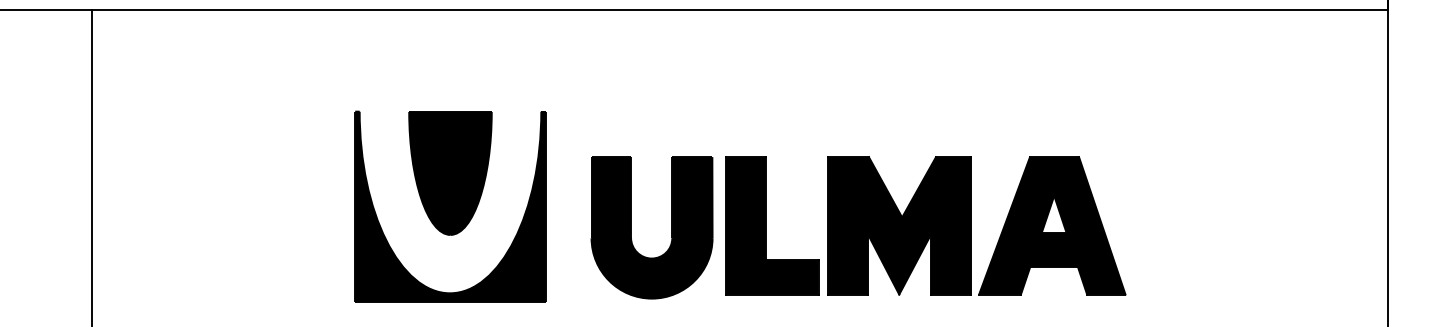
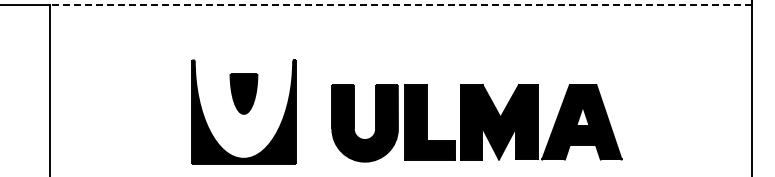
line: (739, 10) -> (400, 5), solid -> dashed
part: (449, 172) -> (243, 93), size x0.6
part: (857, 228) -> (476, 123), moved

